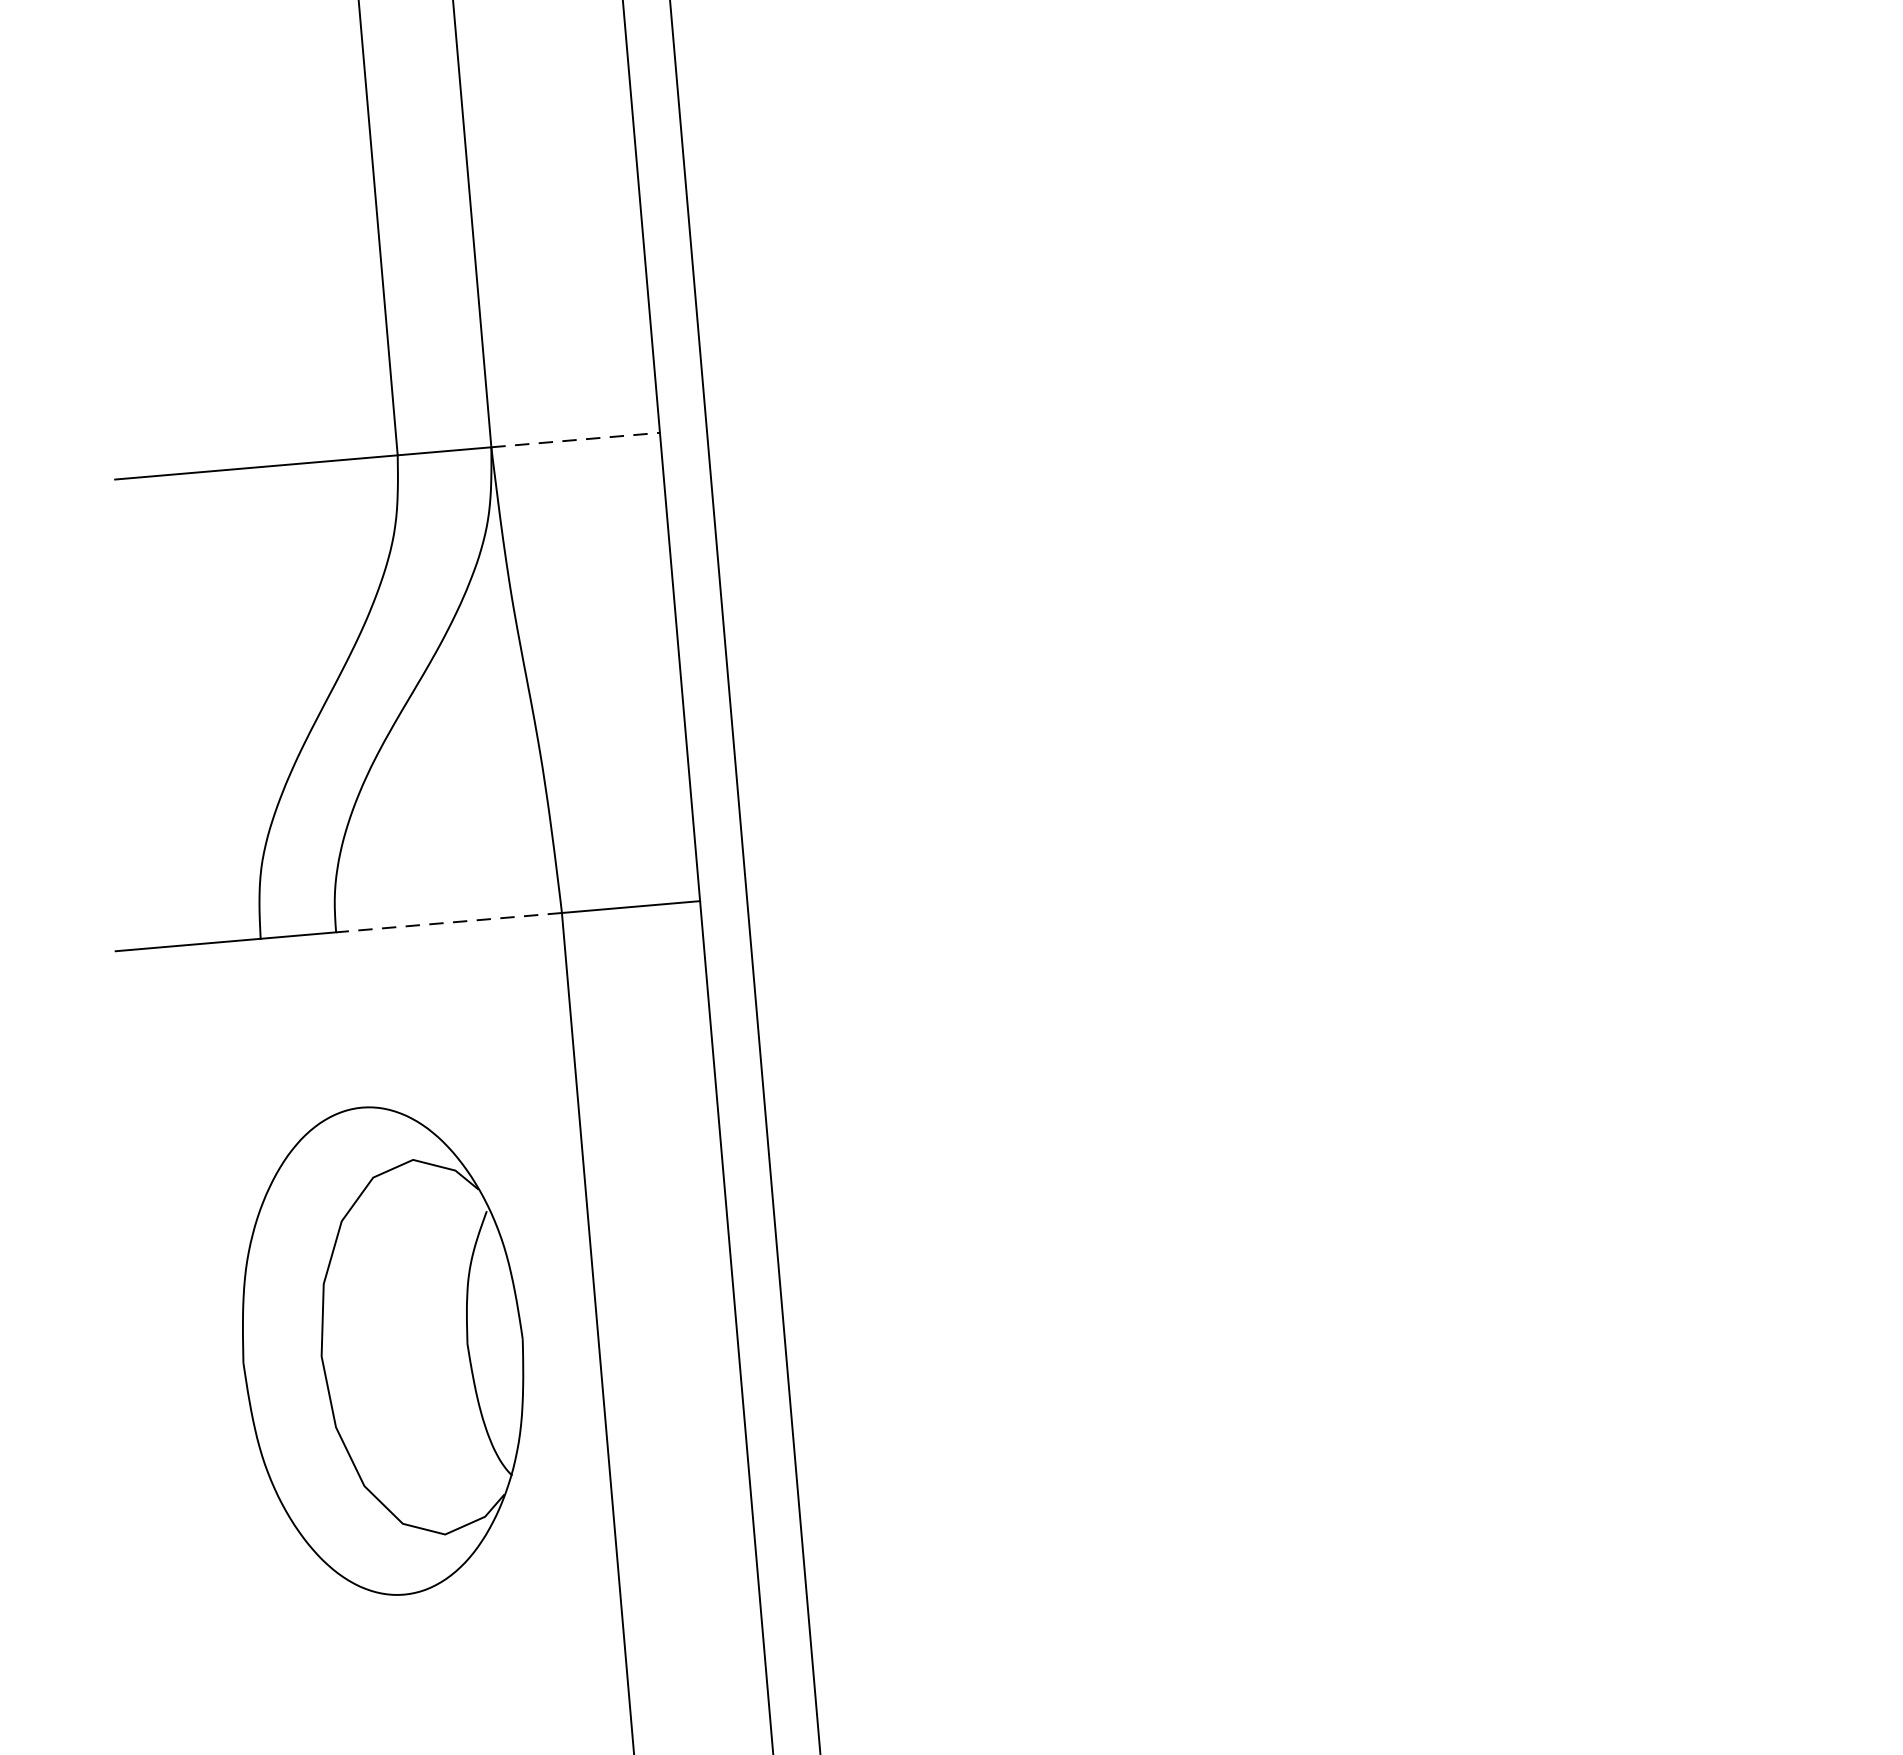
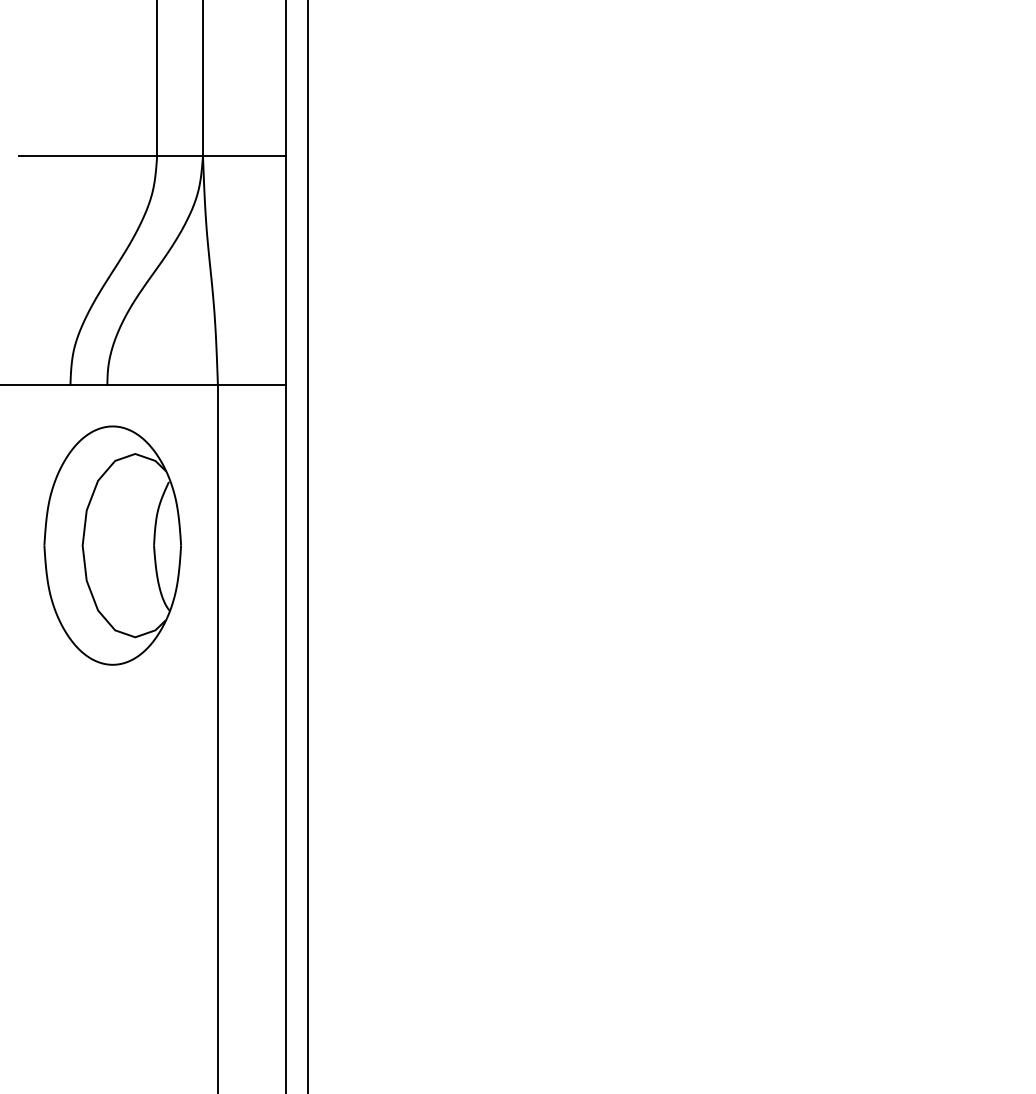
line: (576, 439) -> (244, 155), dashed -> solid
line: (448, 923) -> (162, 385), dashed -> solid
part: (382, 1350) -> (112, 545), moved

